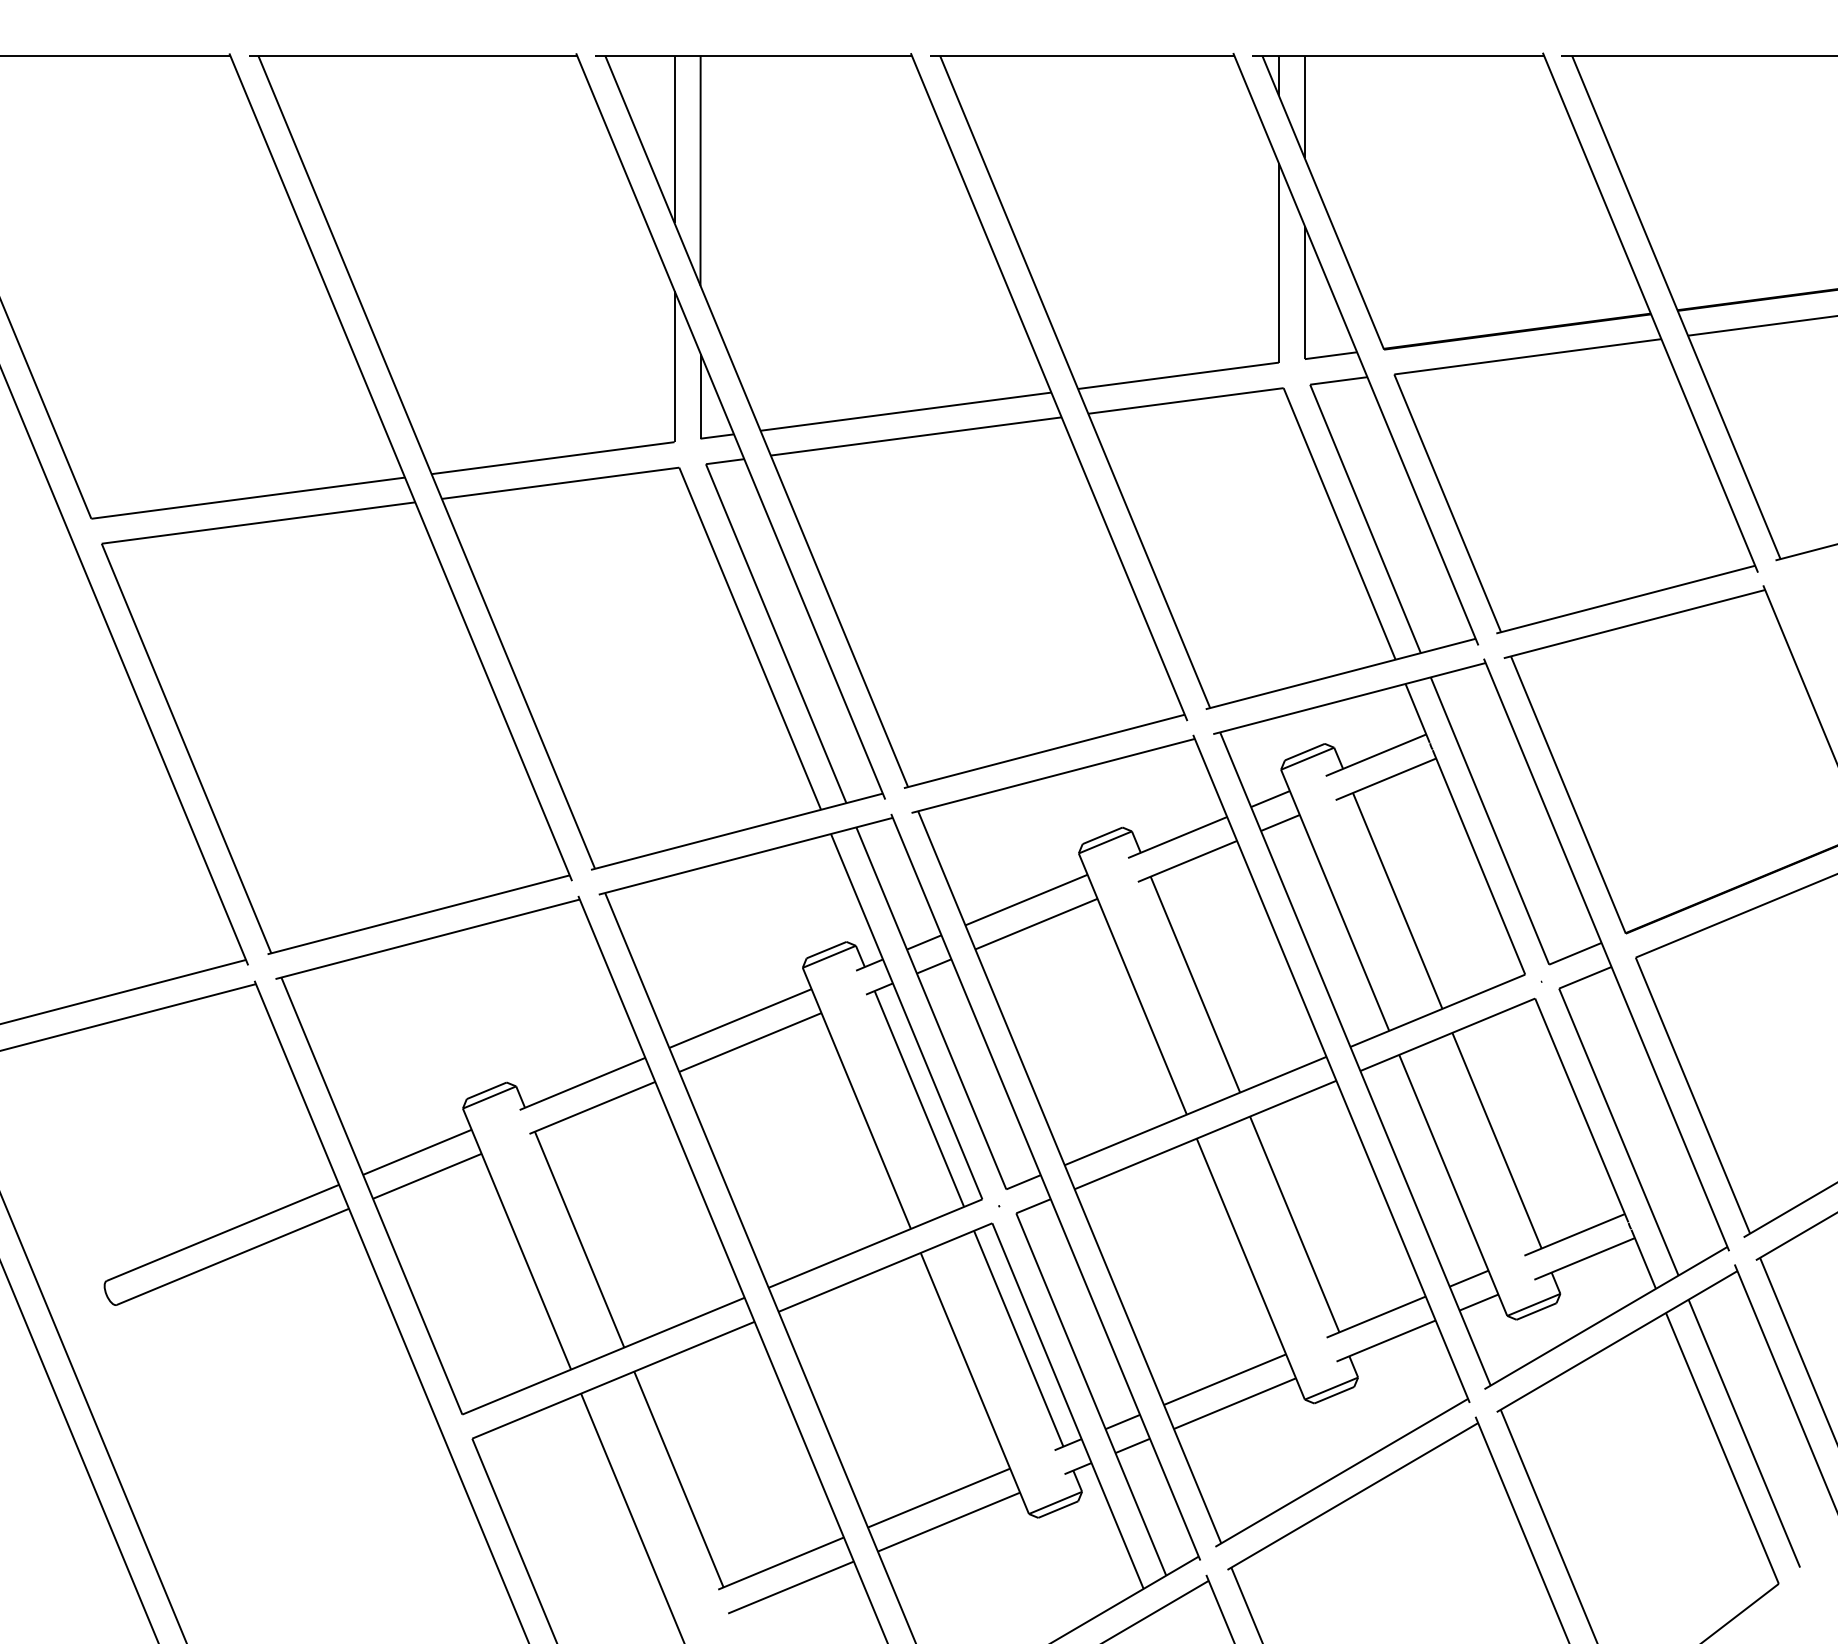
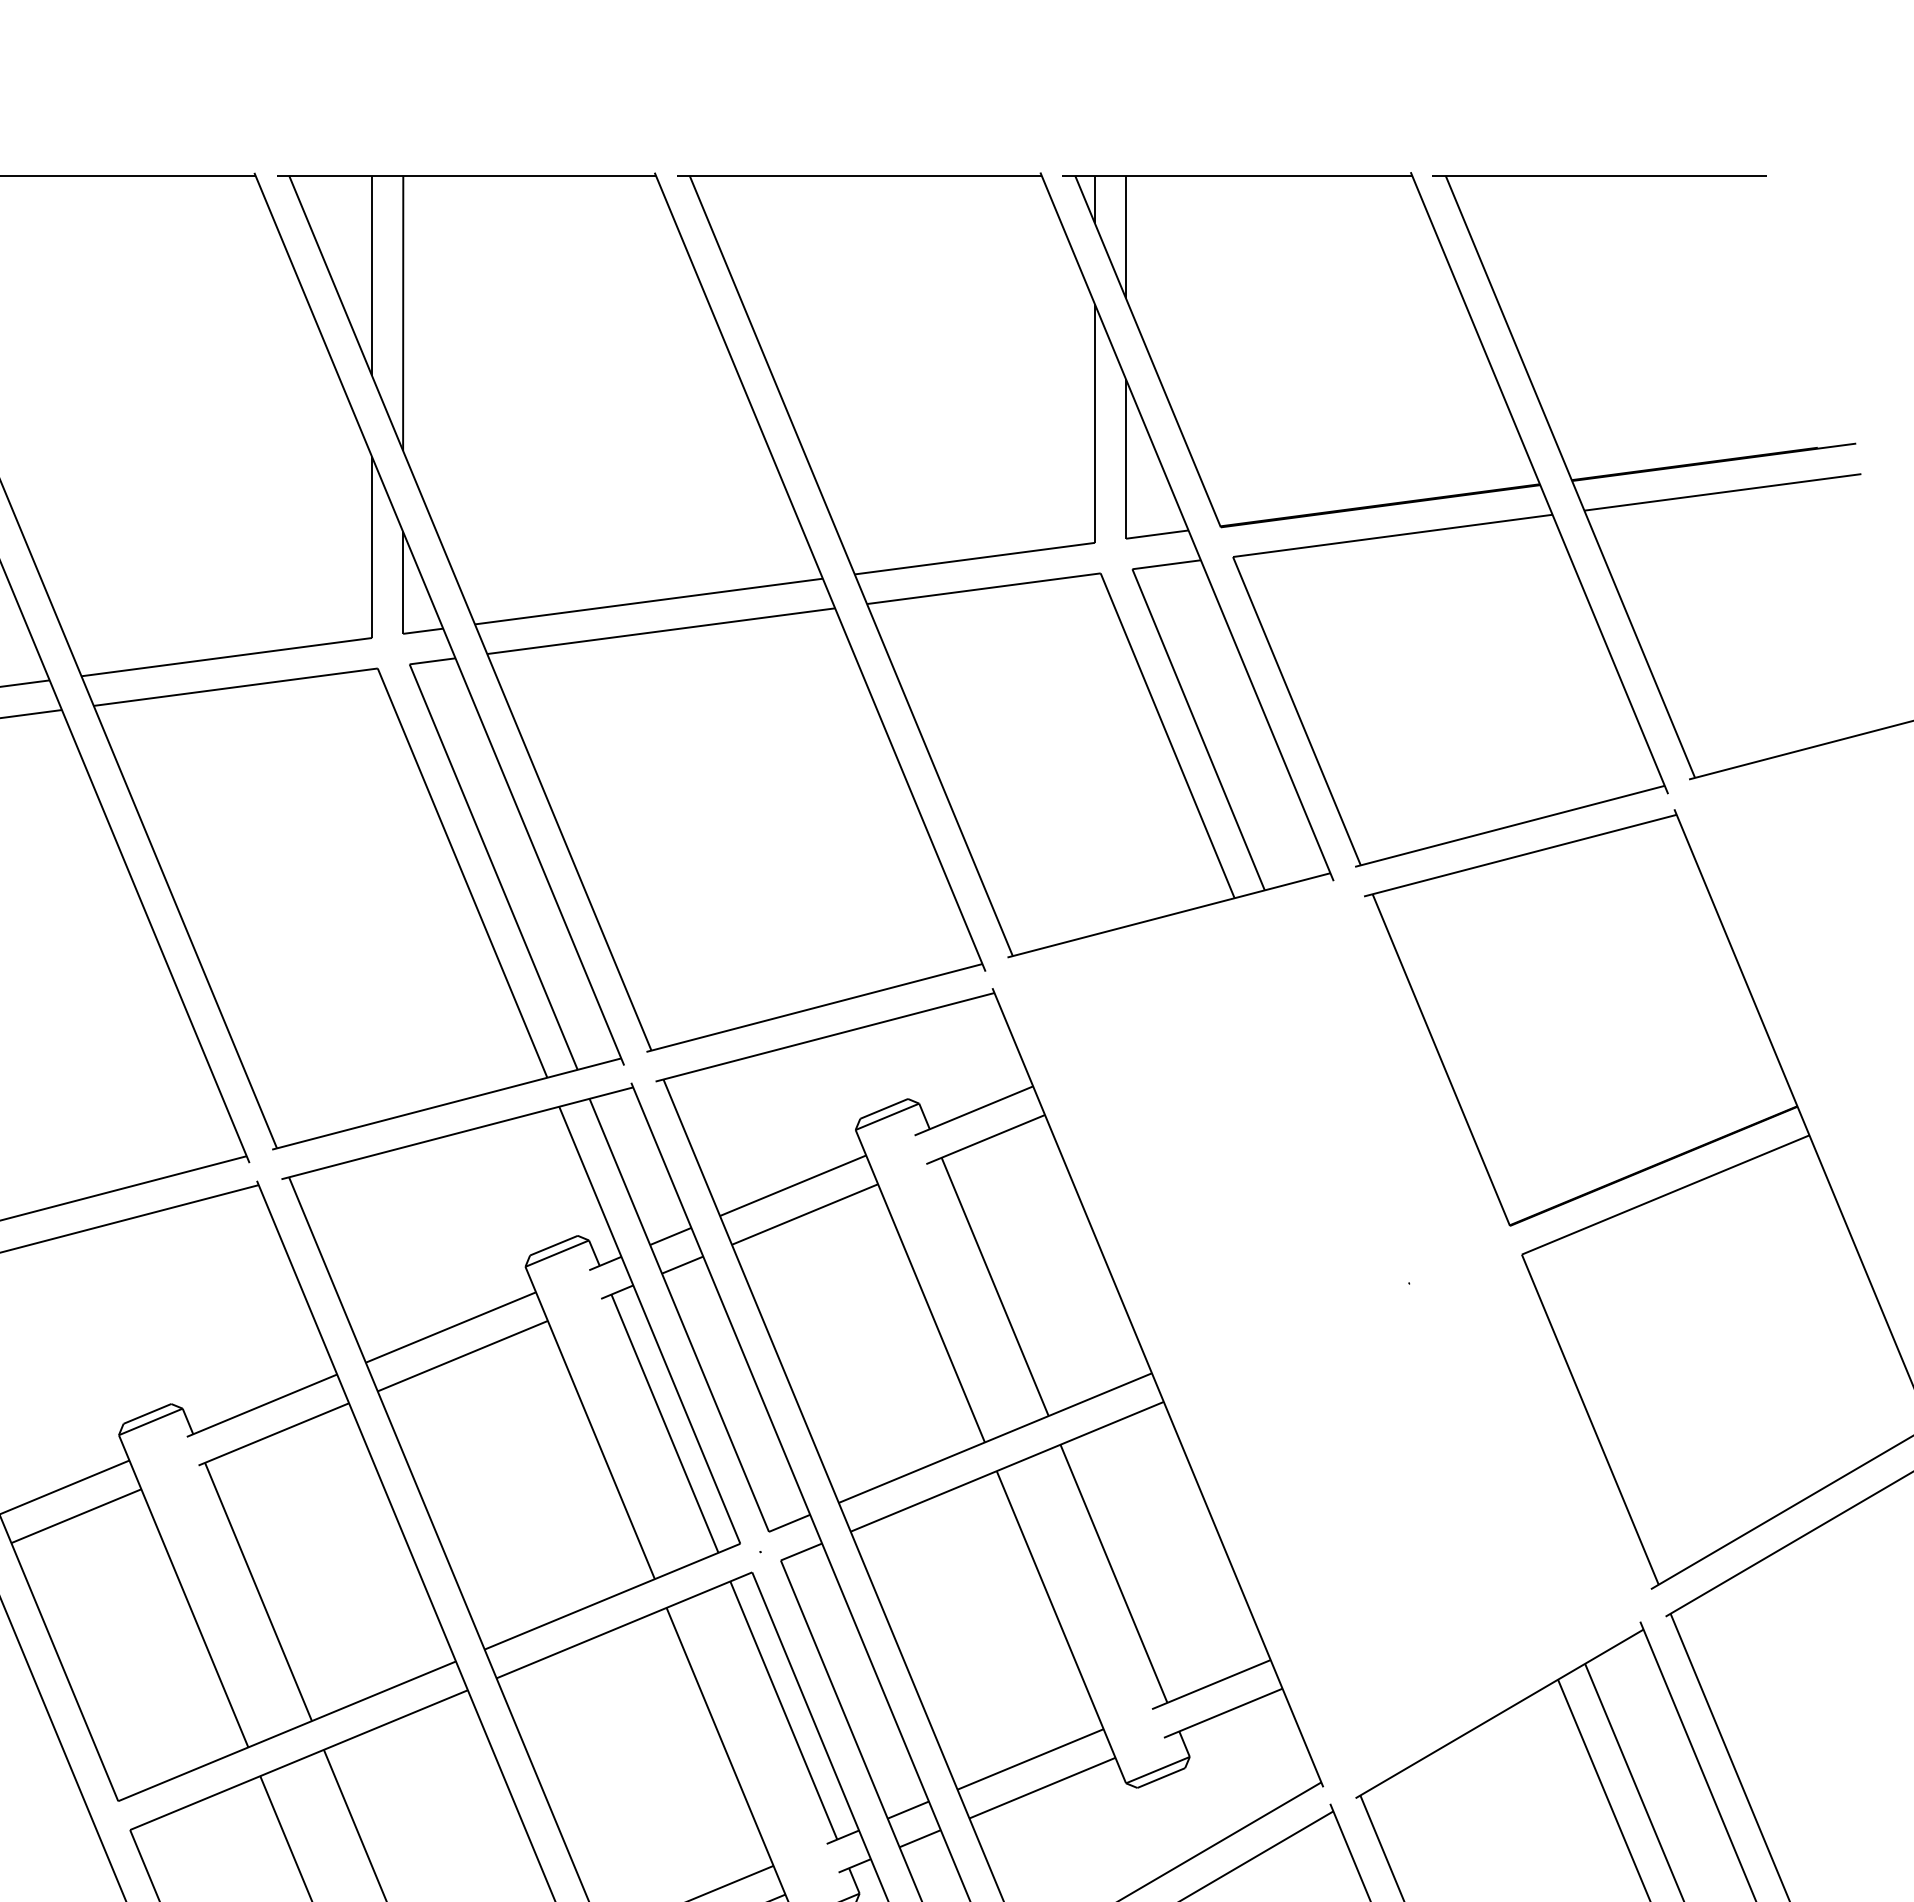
part: (1471, 1023) -> (1325, 1333), removed

